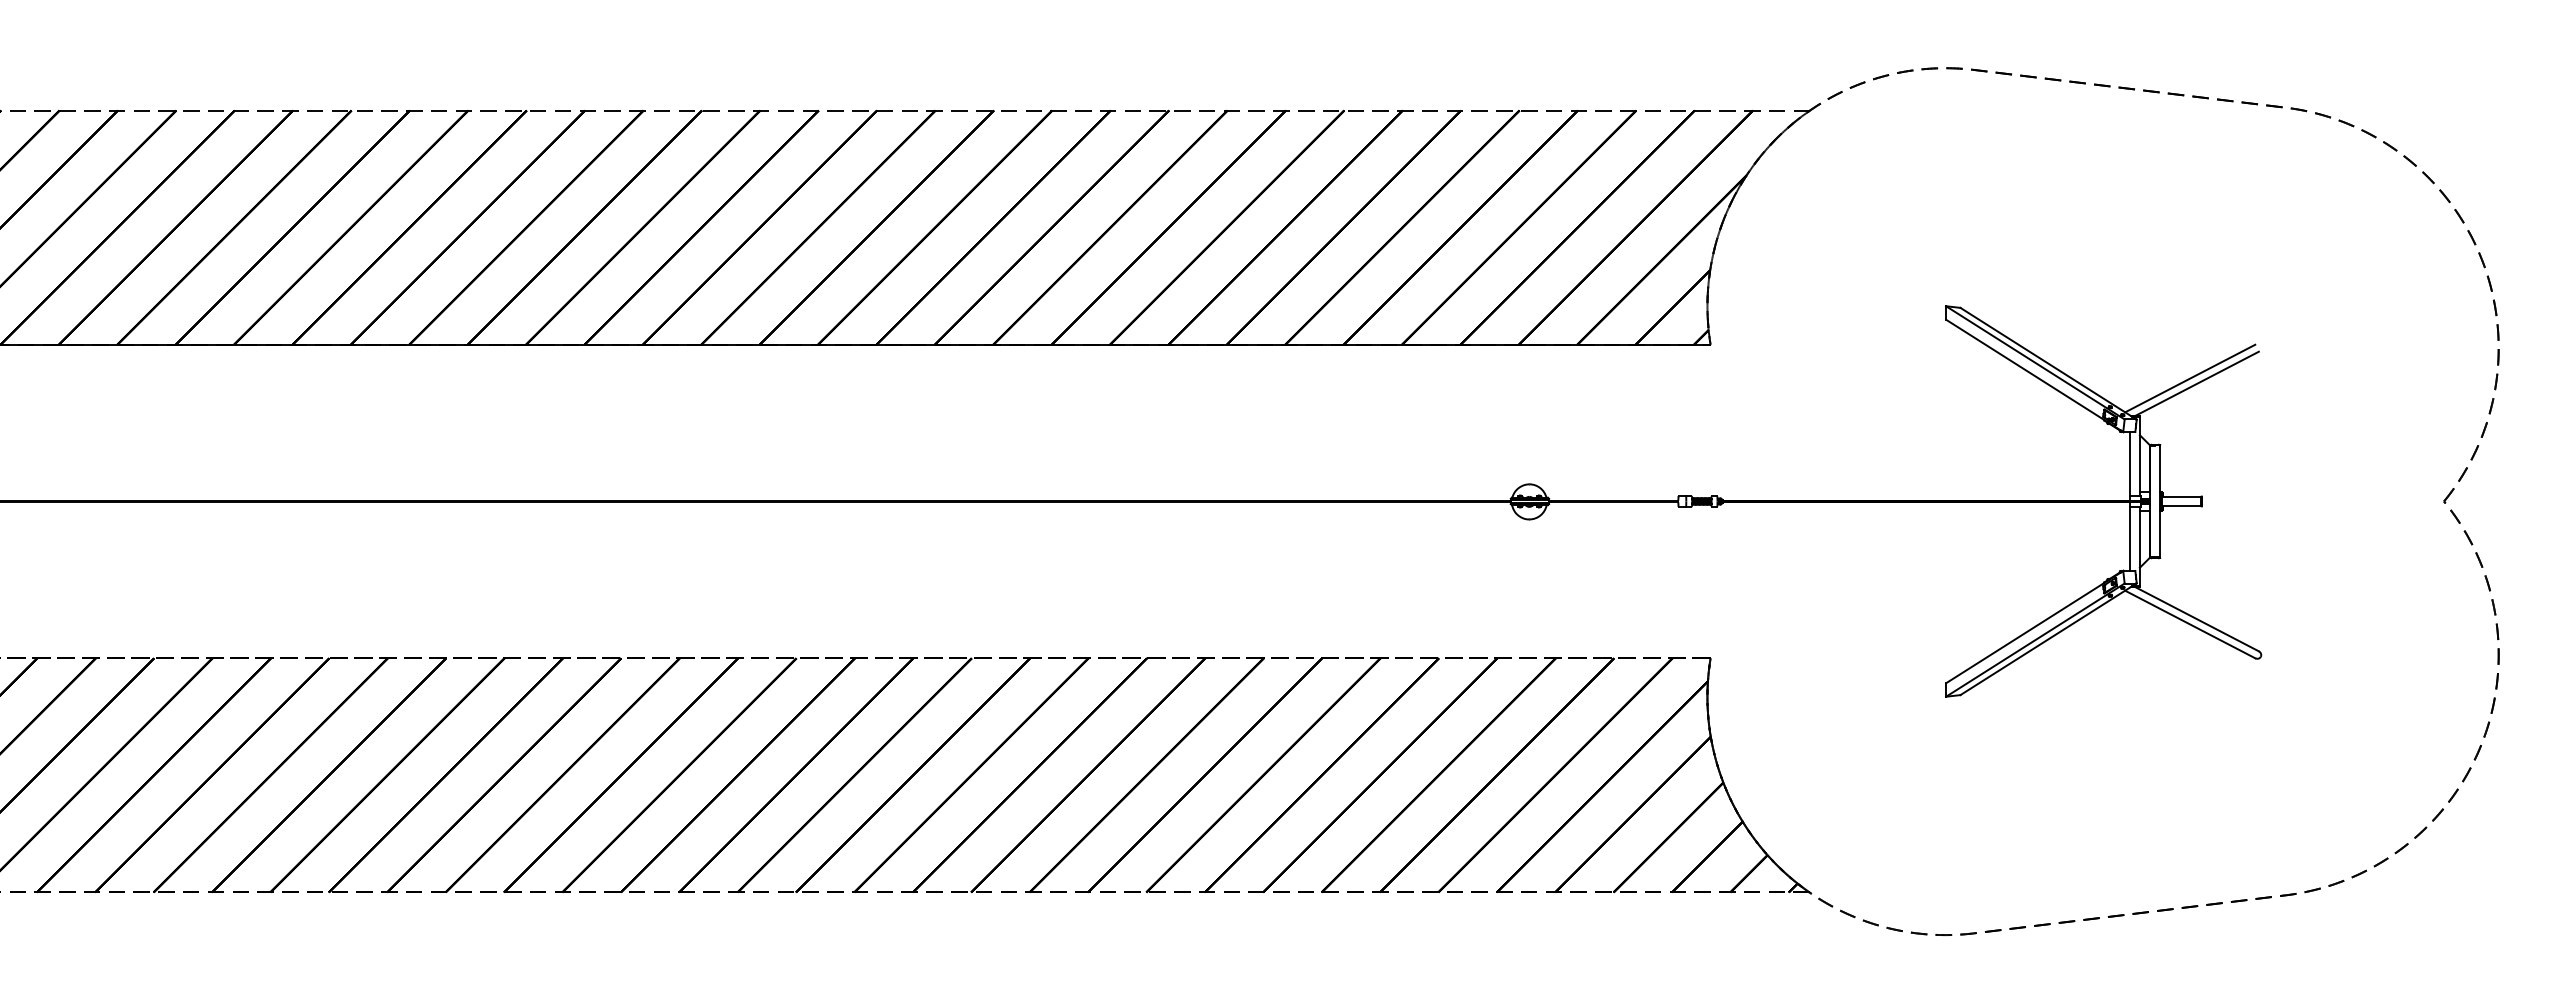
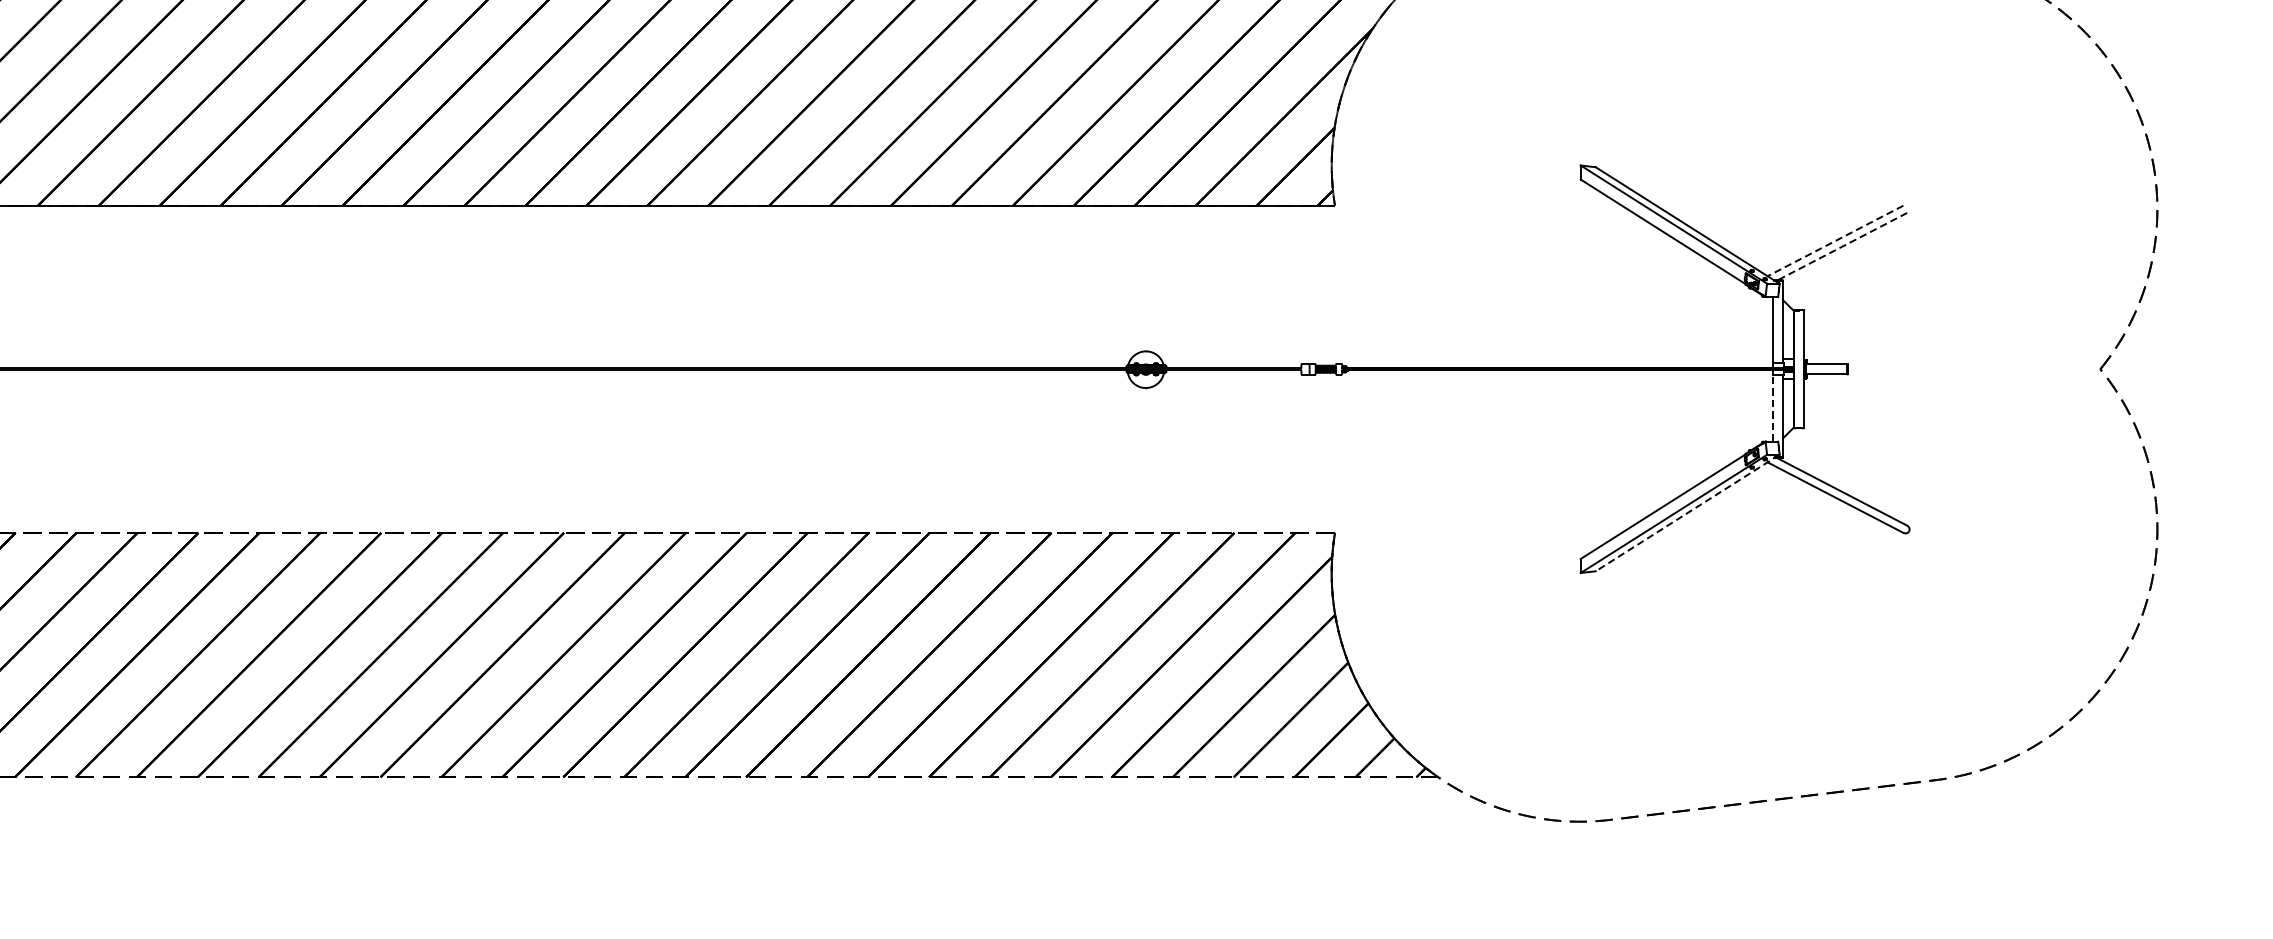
line: (2189, 378) -> (1834, 240), solid -> dashed
line: (2196, 383) -> (1842, 246), solid -> dashed
line: (2129, 539) -> (1772, 408), solid -> dashed
line: (2048, 639) -> (1687, 513), solid -> dashed

